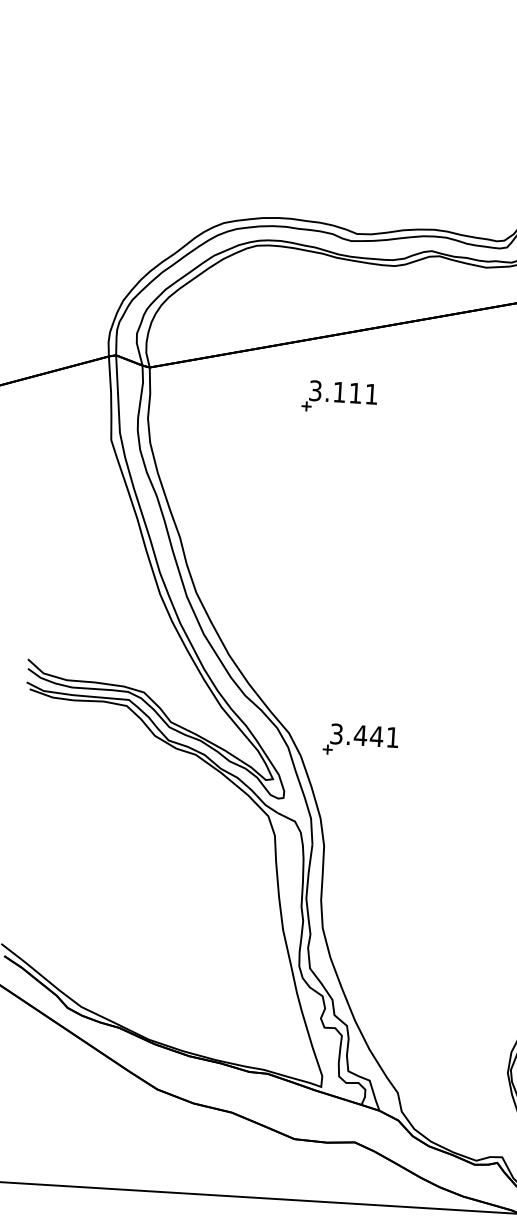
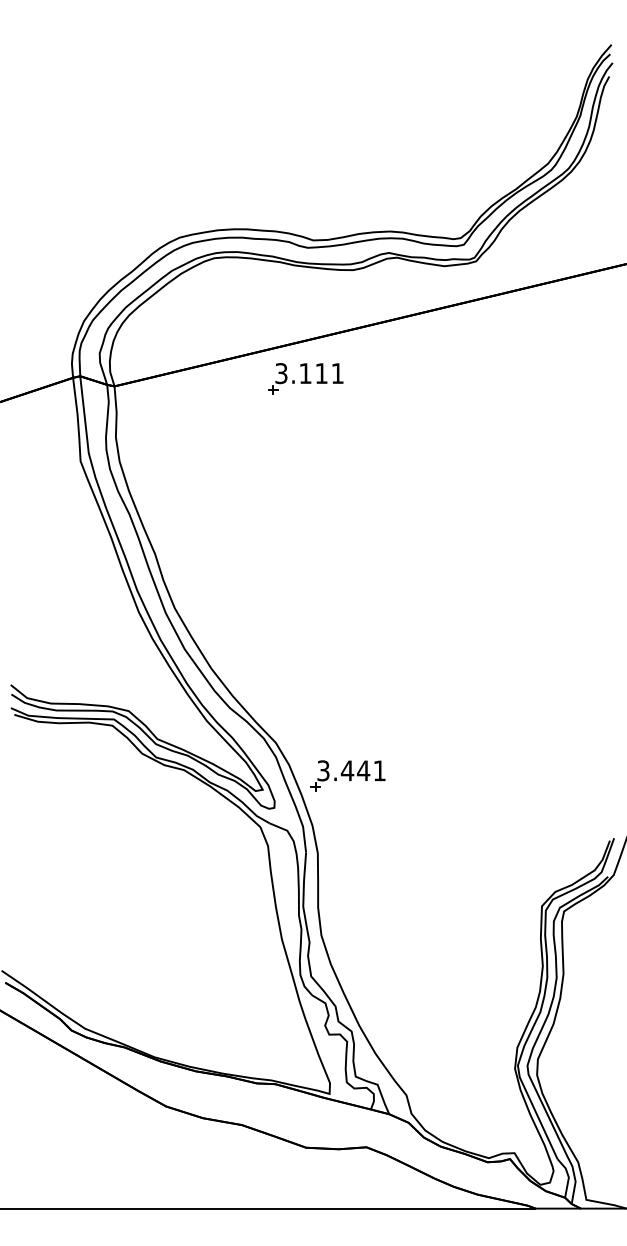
part: (339, 397) -> (305, 378), moved
part: (360, 740) -> (347, 775), moved

